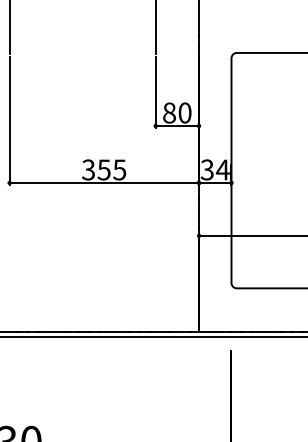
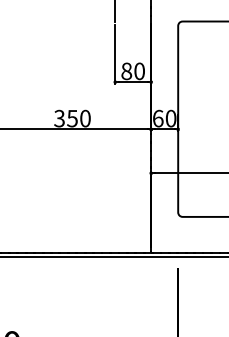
text: (119, 169) -> (85, 118), 355 -> 350
text: (214, 169) -> (164, 118), 34 -> 60

